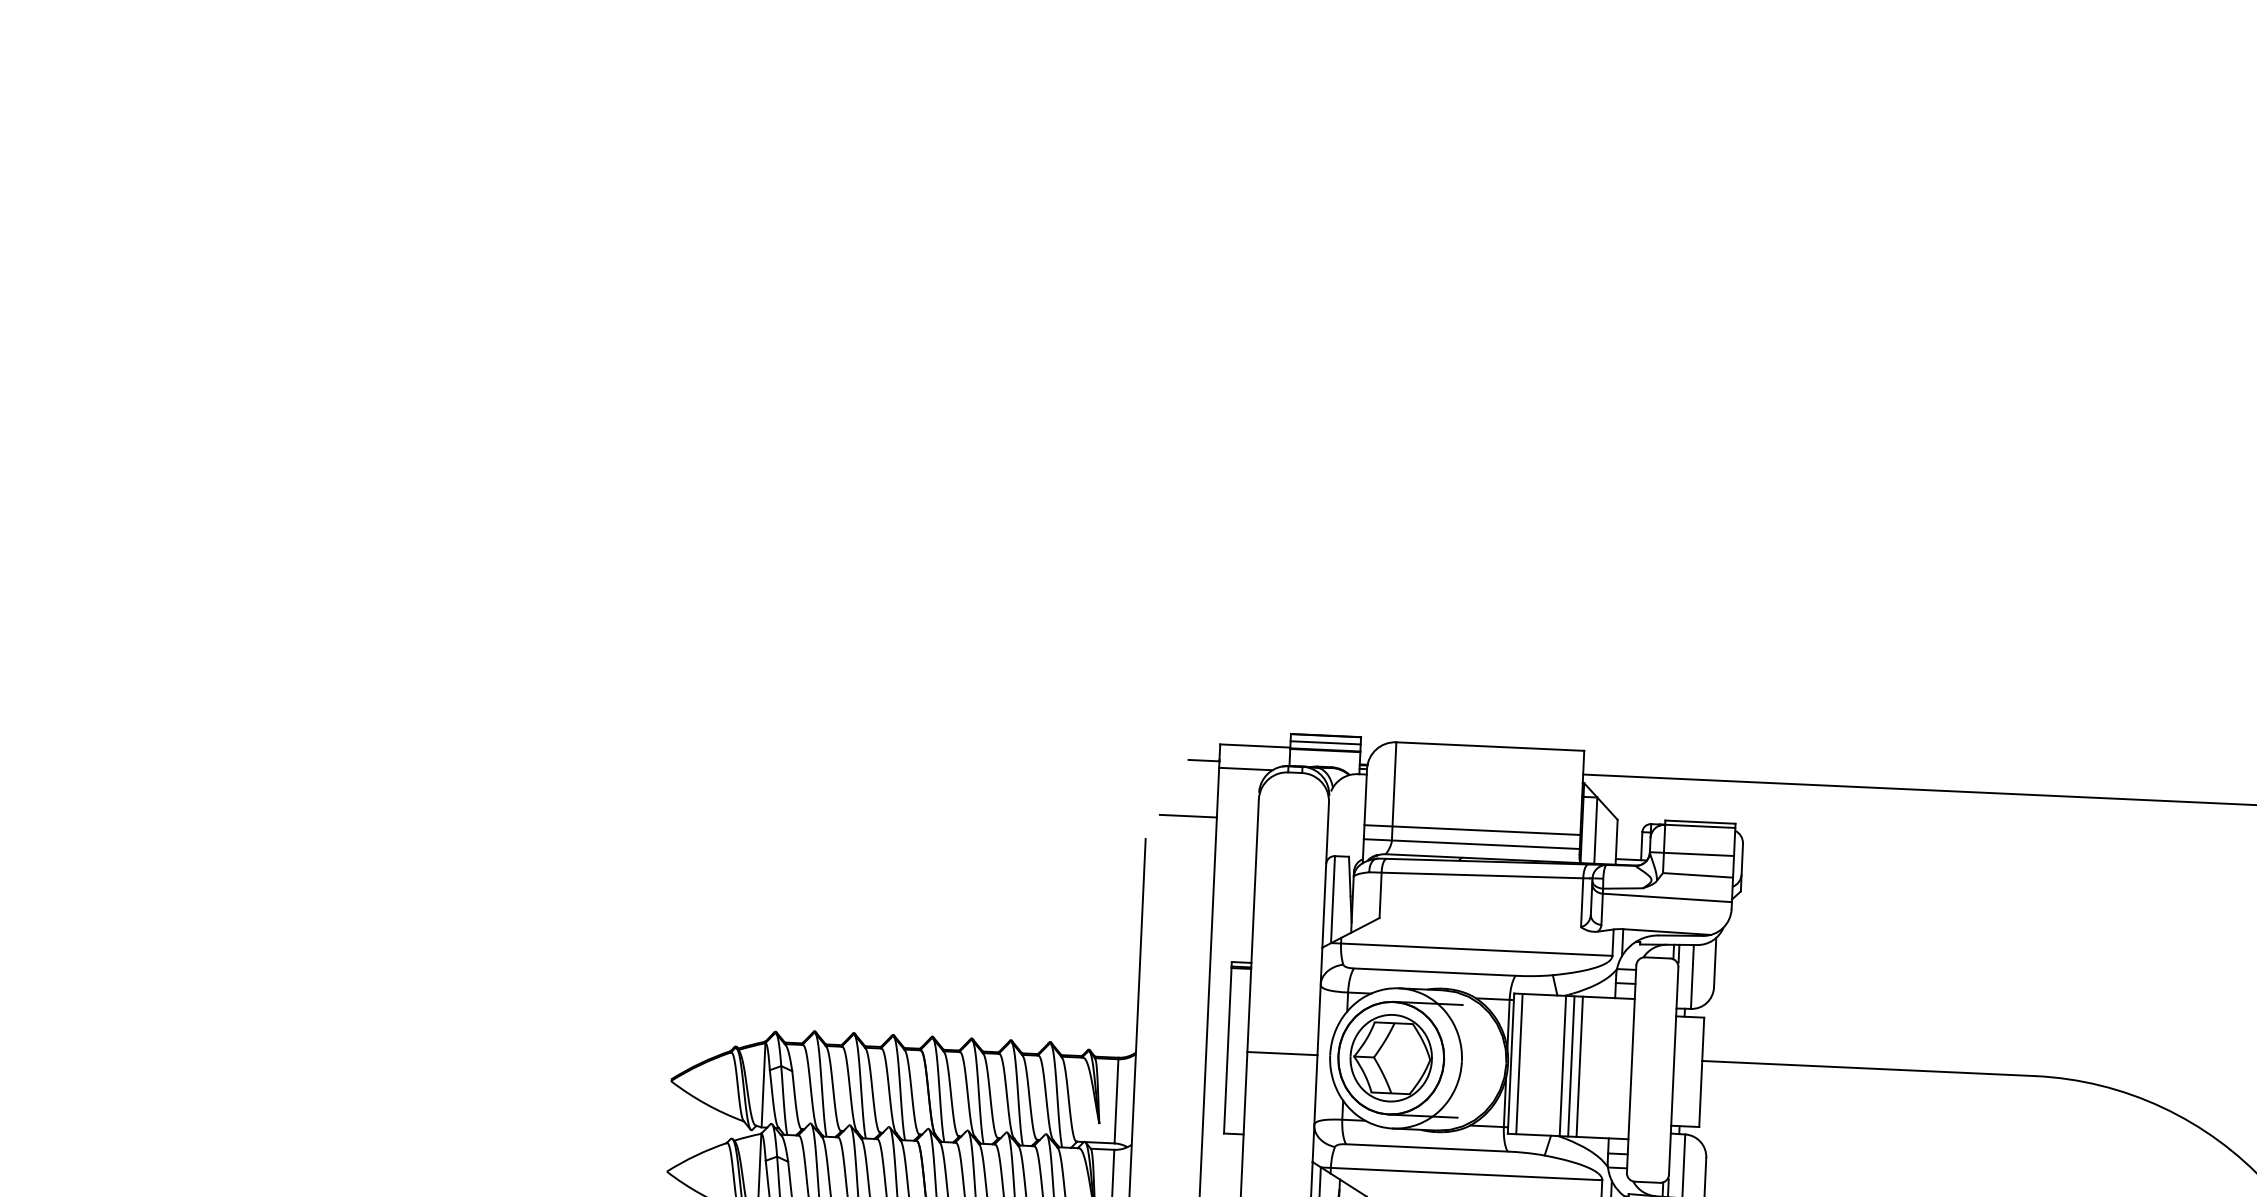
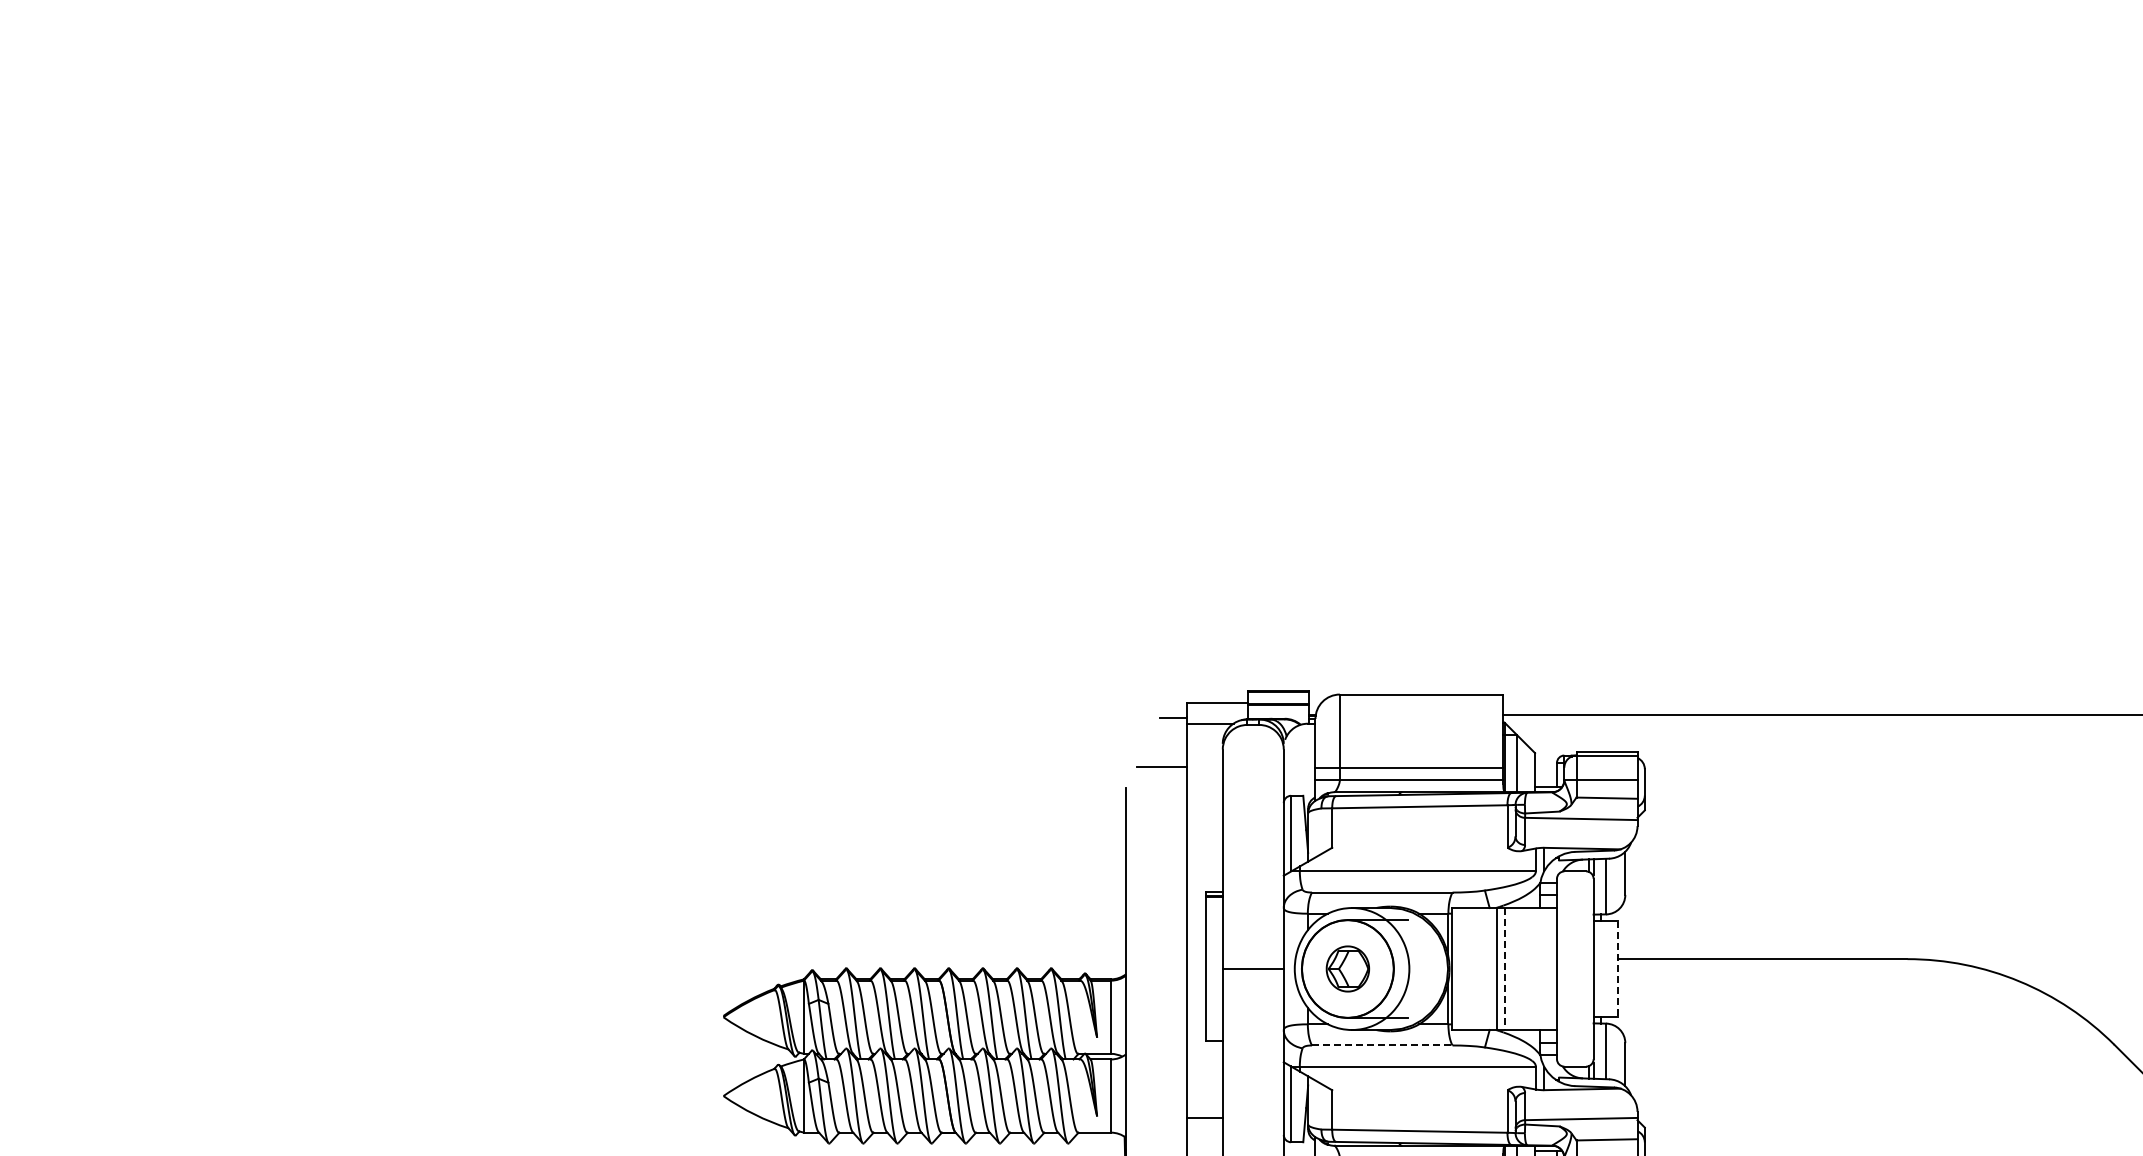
line: (1325, 742) -> (1278, 697), removed
part: (1390, 1057) -> (1347, 968), size x0.6
line: (1519, 1064) -> (1459, 969), removed
line: (1571, 1066) -> (1504, 969), solid -> dashed
line: (1579, 1067) -> (1511, 969), removed
line: (1702, 1071) -> (1618, 968), solid -> dashed
line: (1427, 1147) -> (1382, 1045), solid -> dashed

